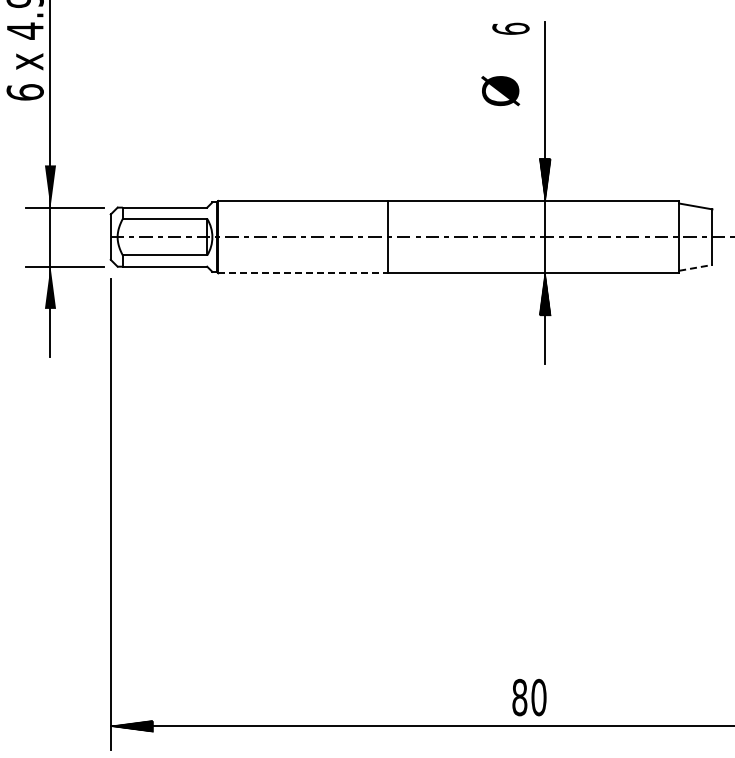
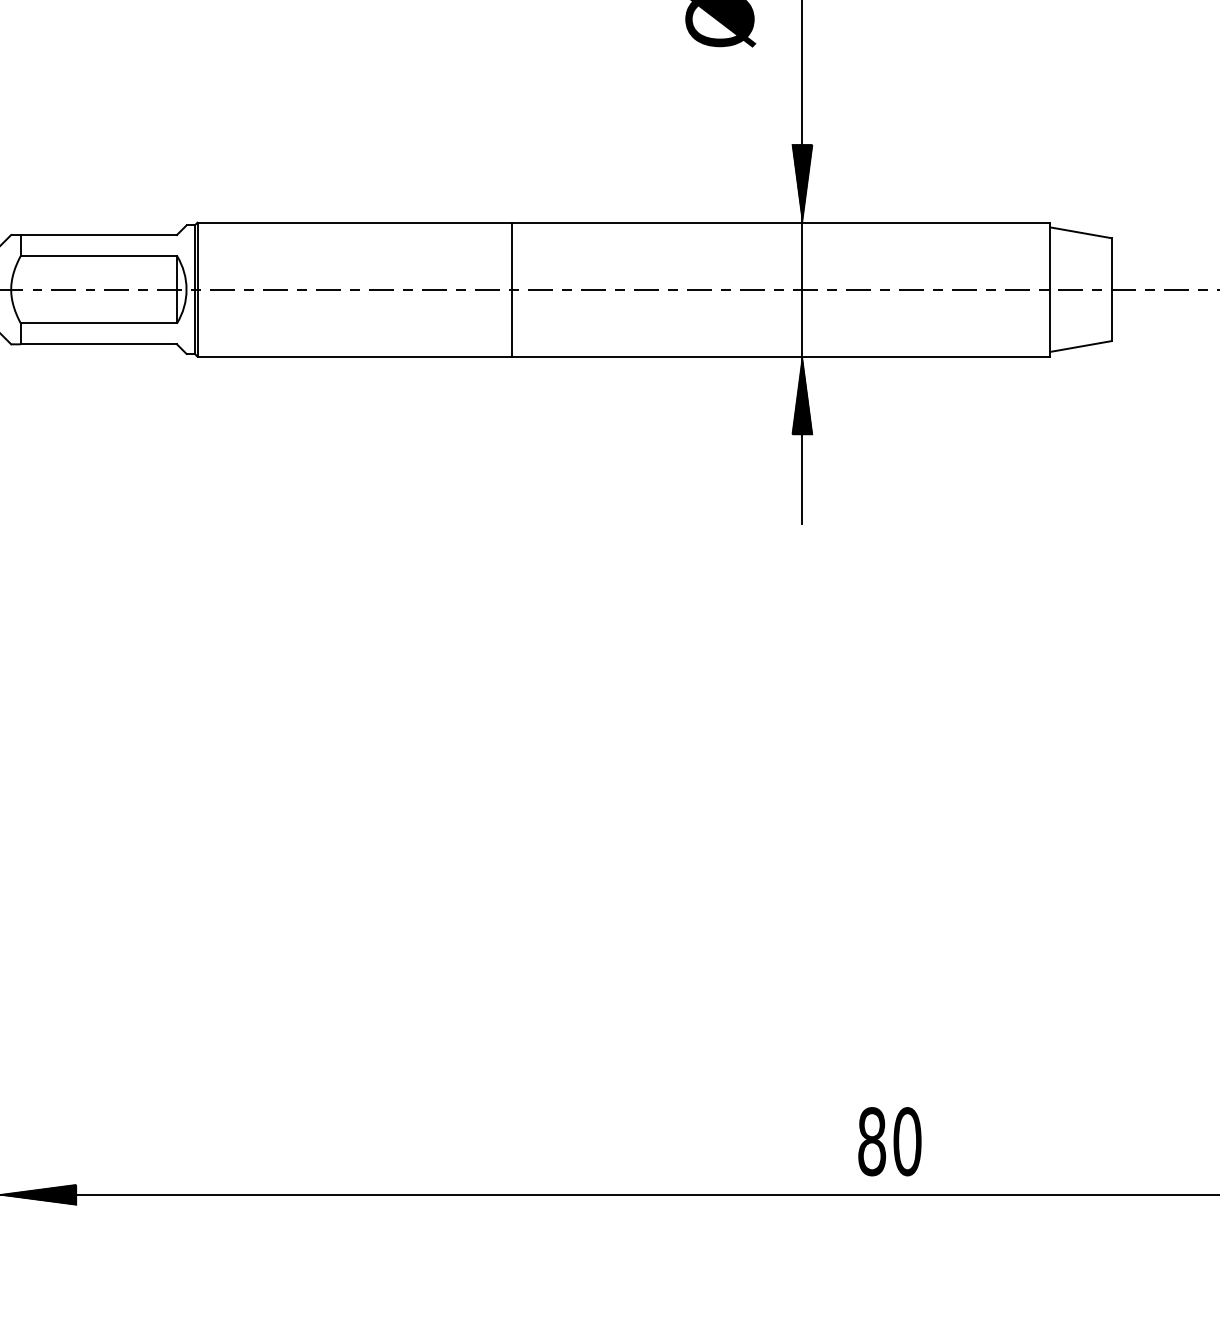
line: (695, 267) -> (1080, 345), dashed -> solid
line: (303, 273) -> (355, 356), dashed -> solid
text: (529, 697) -> (889, 1141), moved

